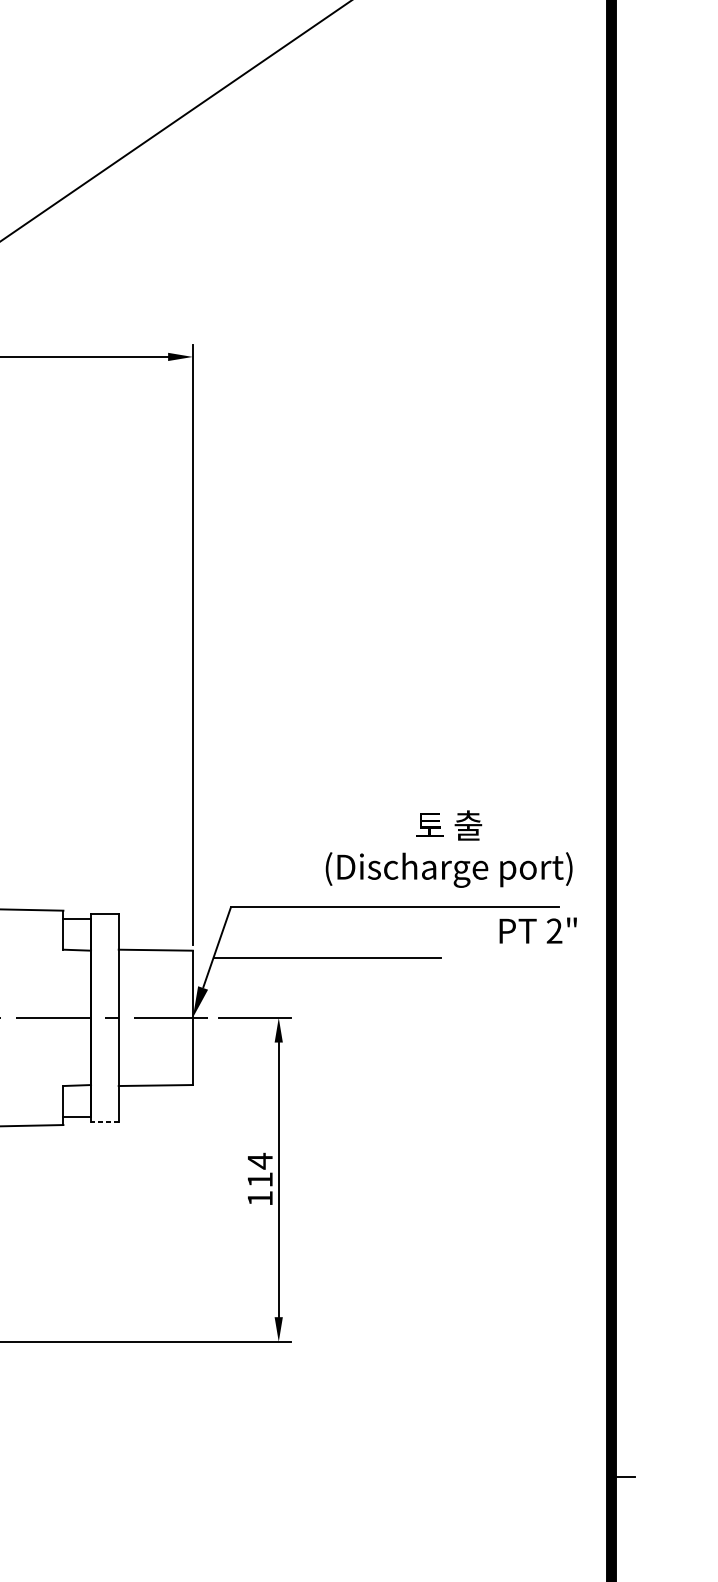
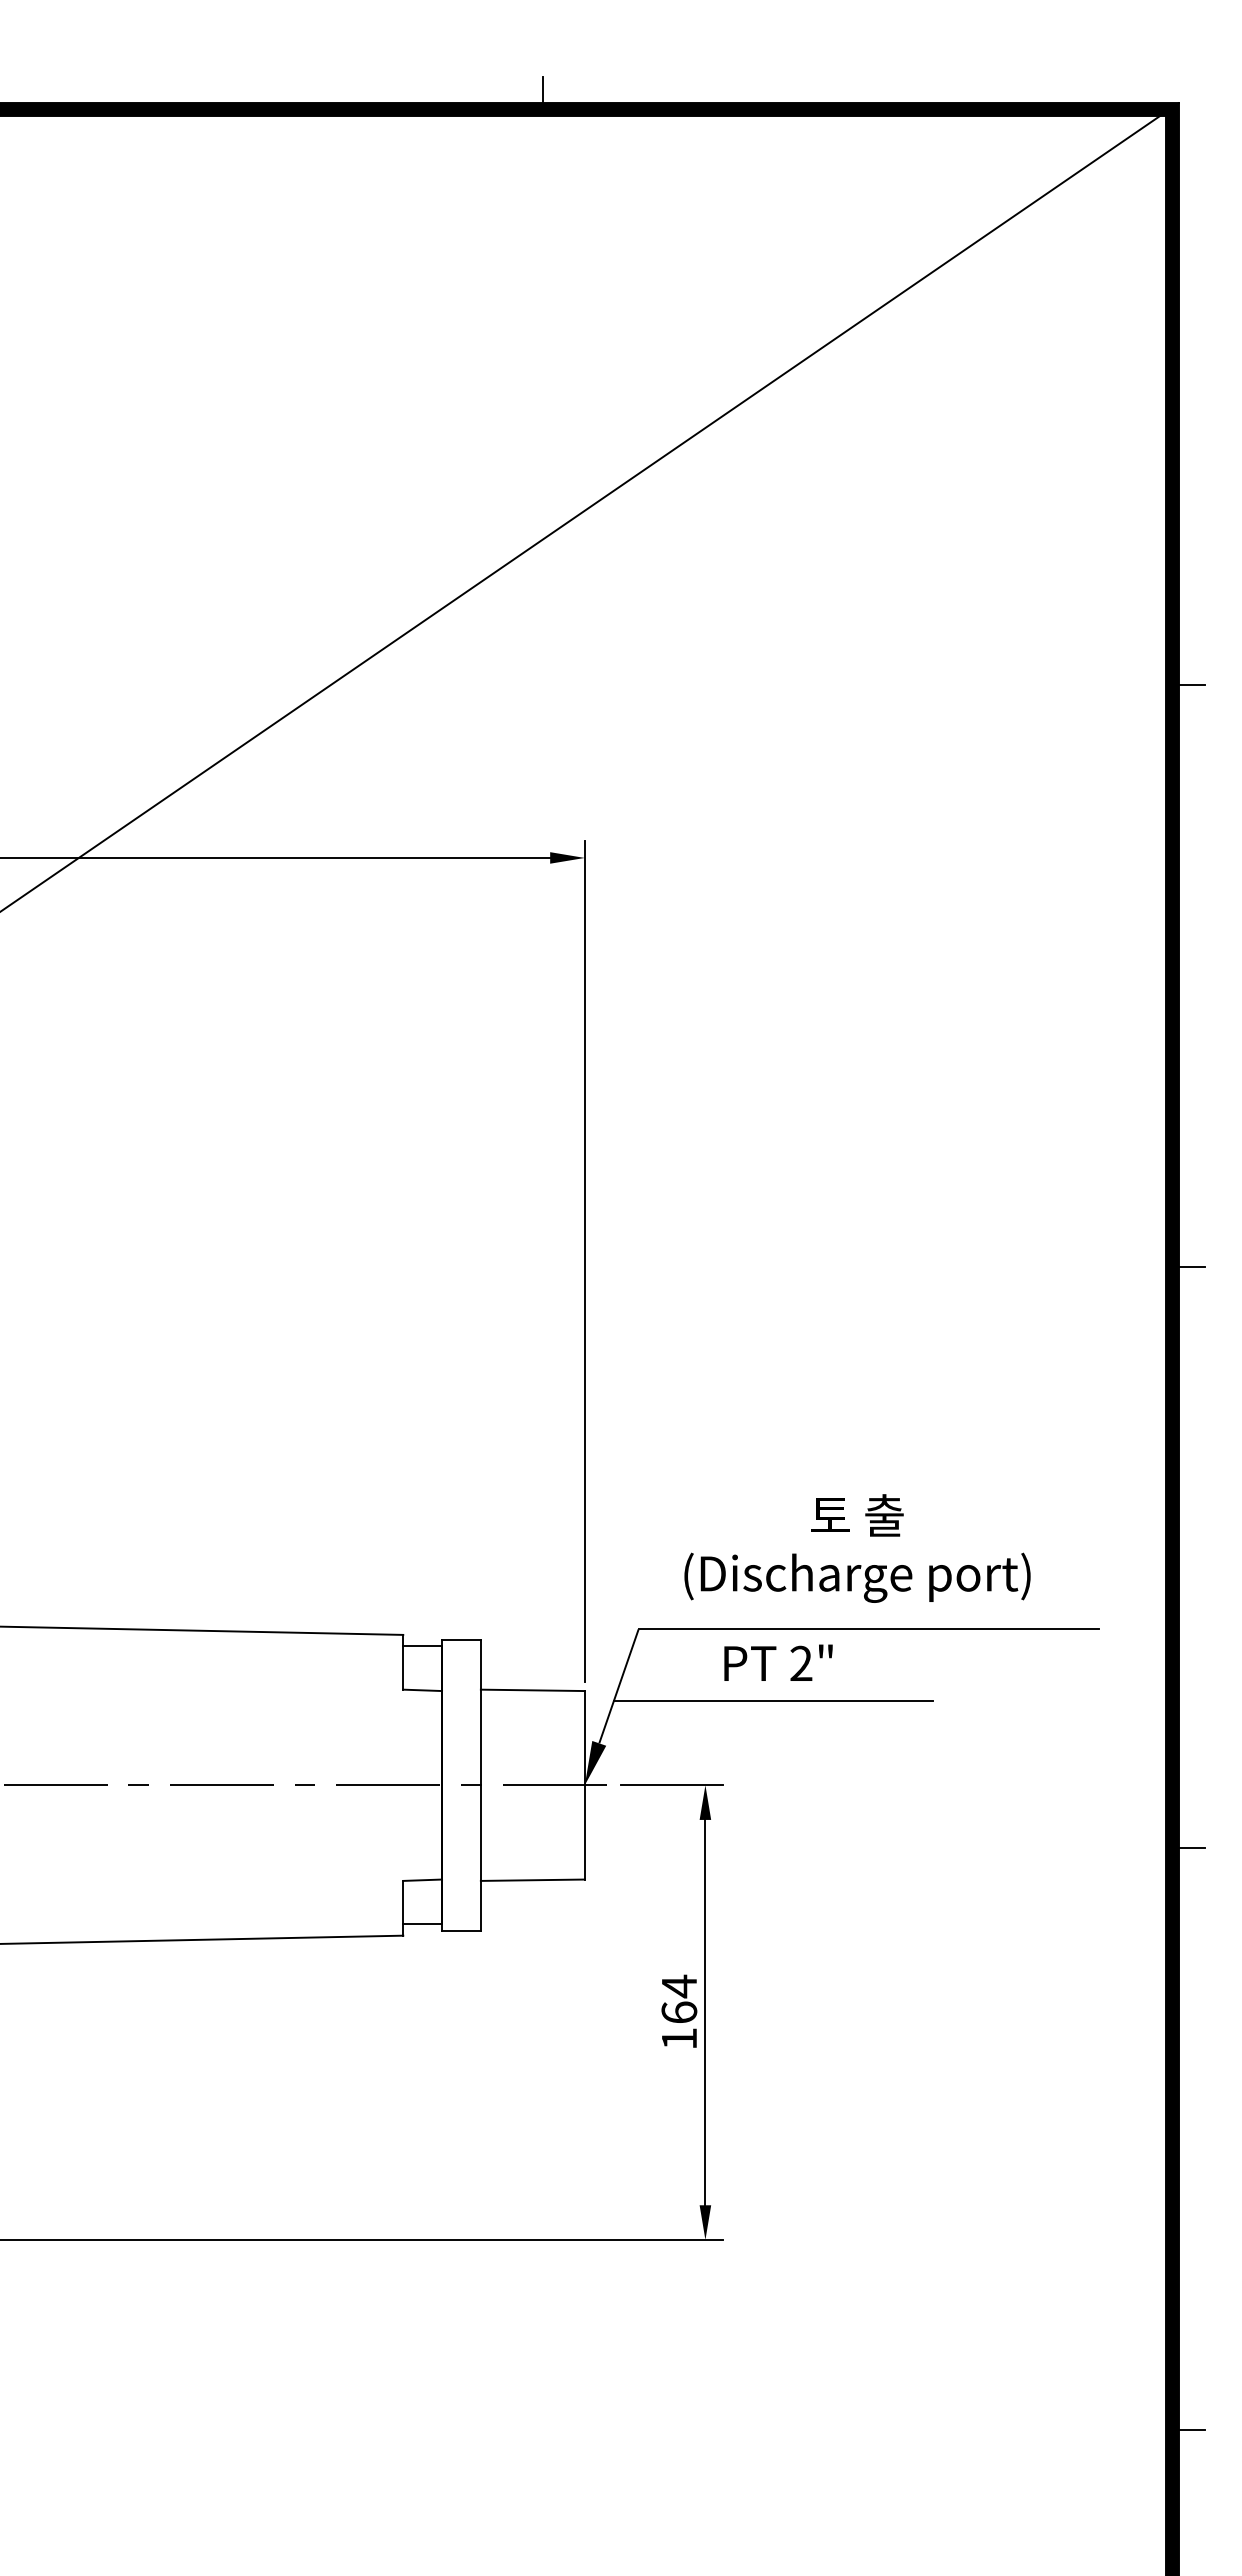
line: (625, 234) -> (1191, 685), added
line: (625, 648) -> (1191, 1266), added
text: (449, 849) -> (857, 1548), moved
text: (538, 930) -> (778, 1662), moved
line: (625, 1062) -> (1191, 1848), added
line: (104, 1121) -> (460, 1930), dashed -> solid
text: (260, 1179) -> (679, 2011), 114 -> 164

